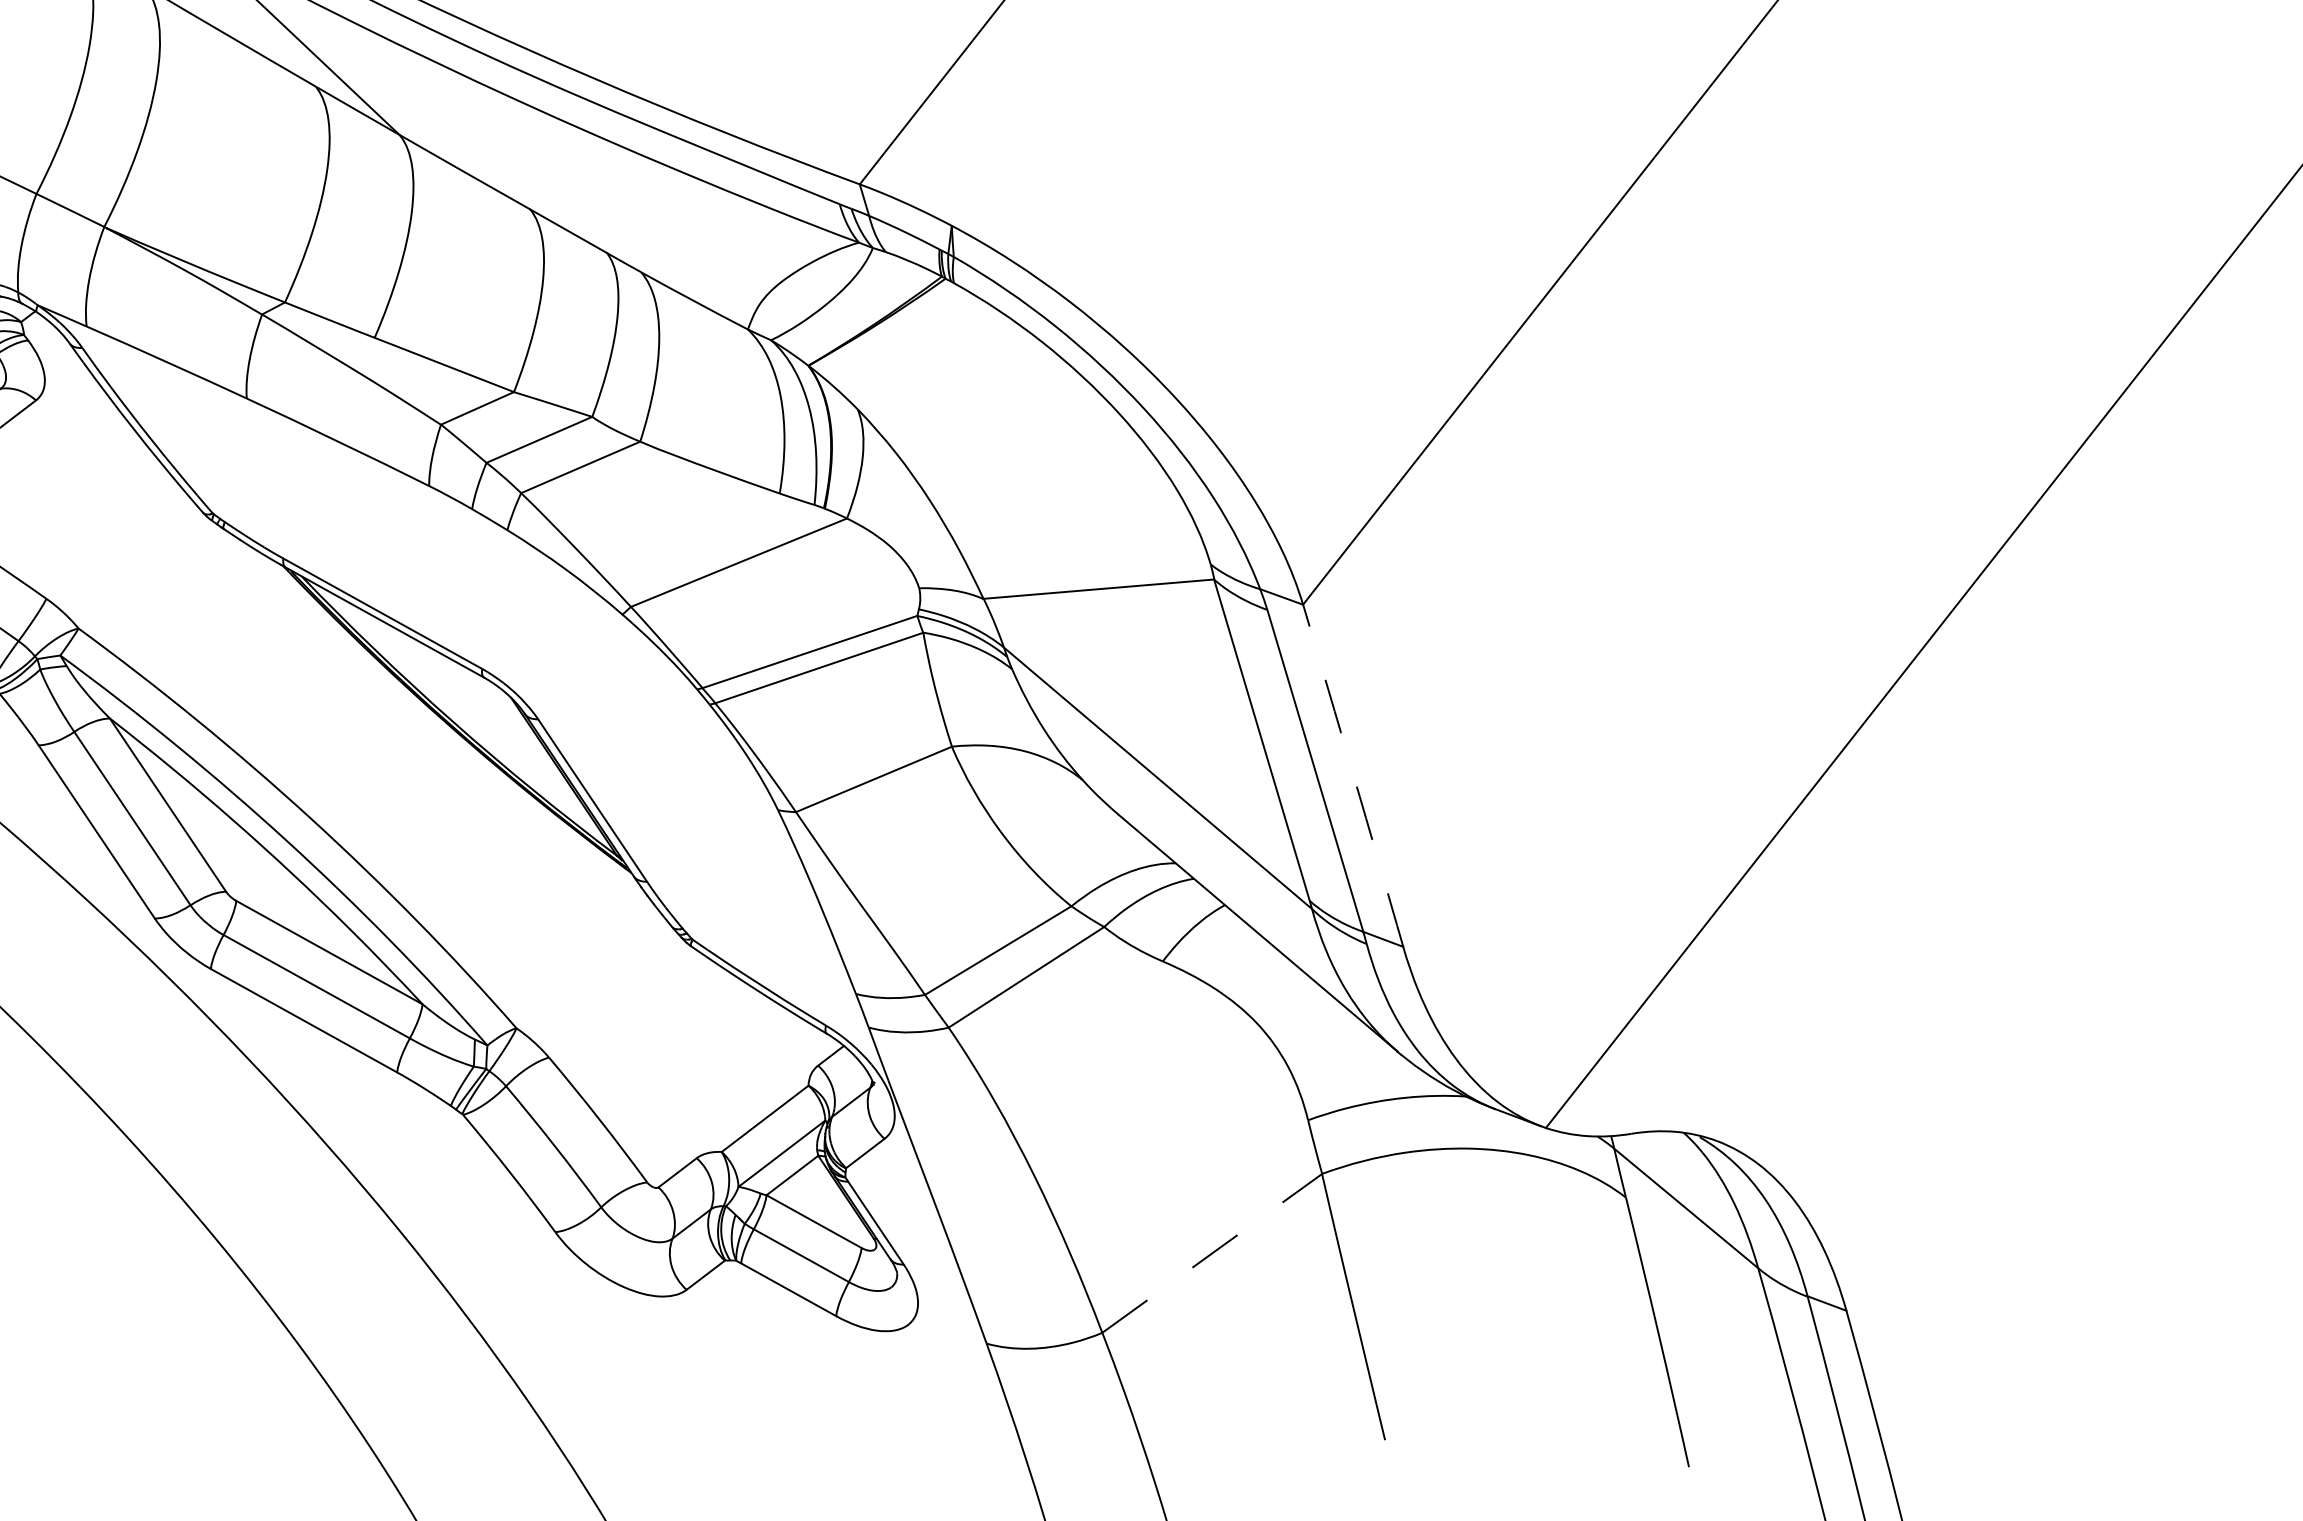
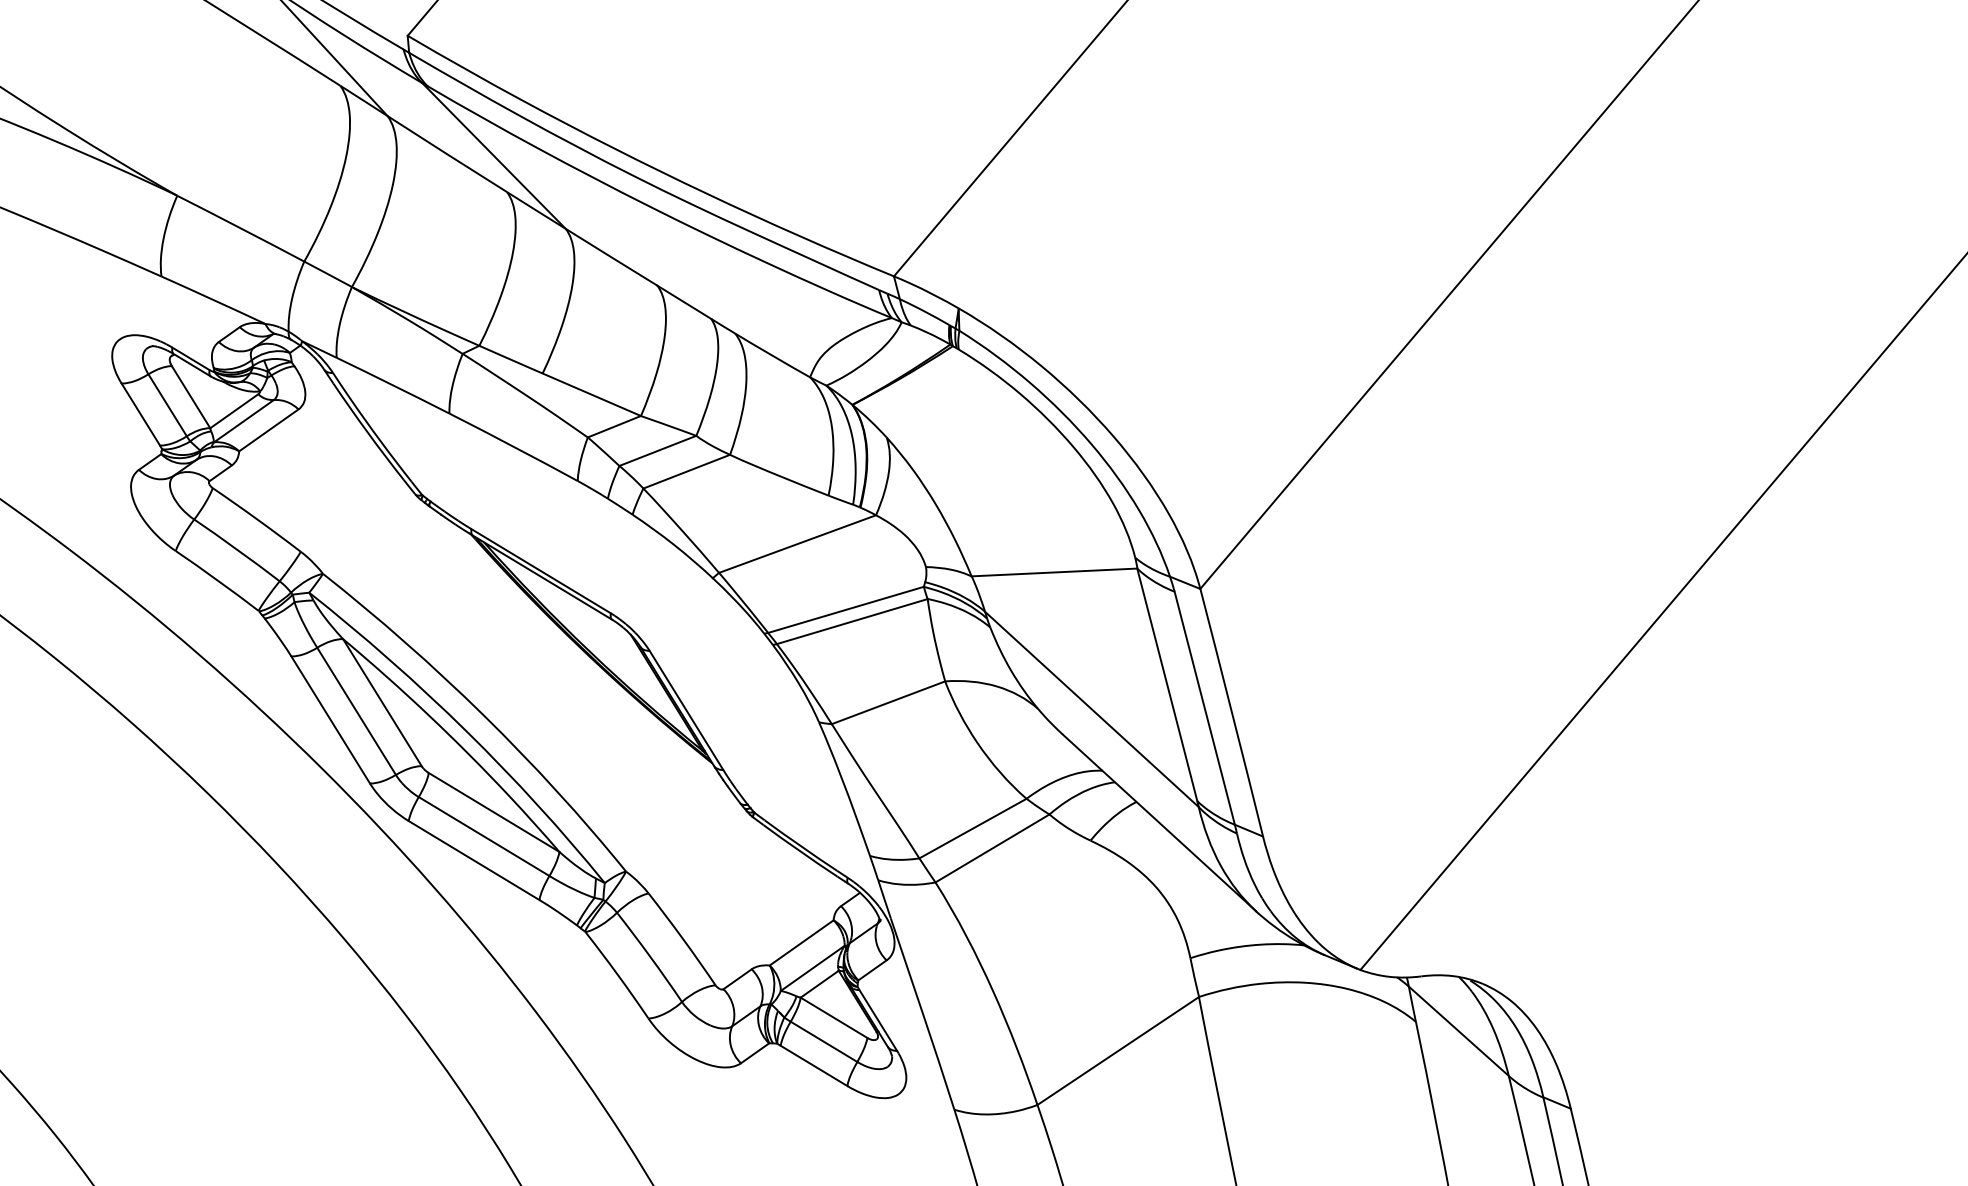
arc: (1354, 775) -> (1232, 712), dashed -> solid
line: (1212, 1252) -> (1118, 1050), dashed -> solid

